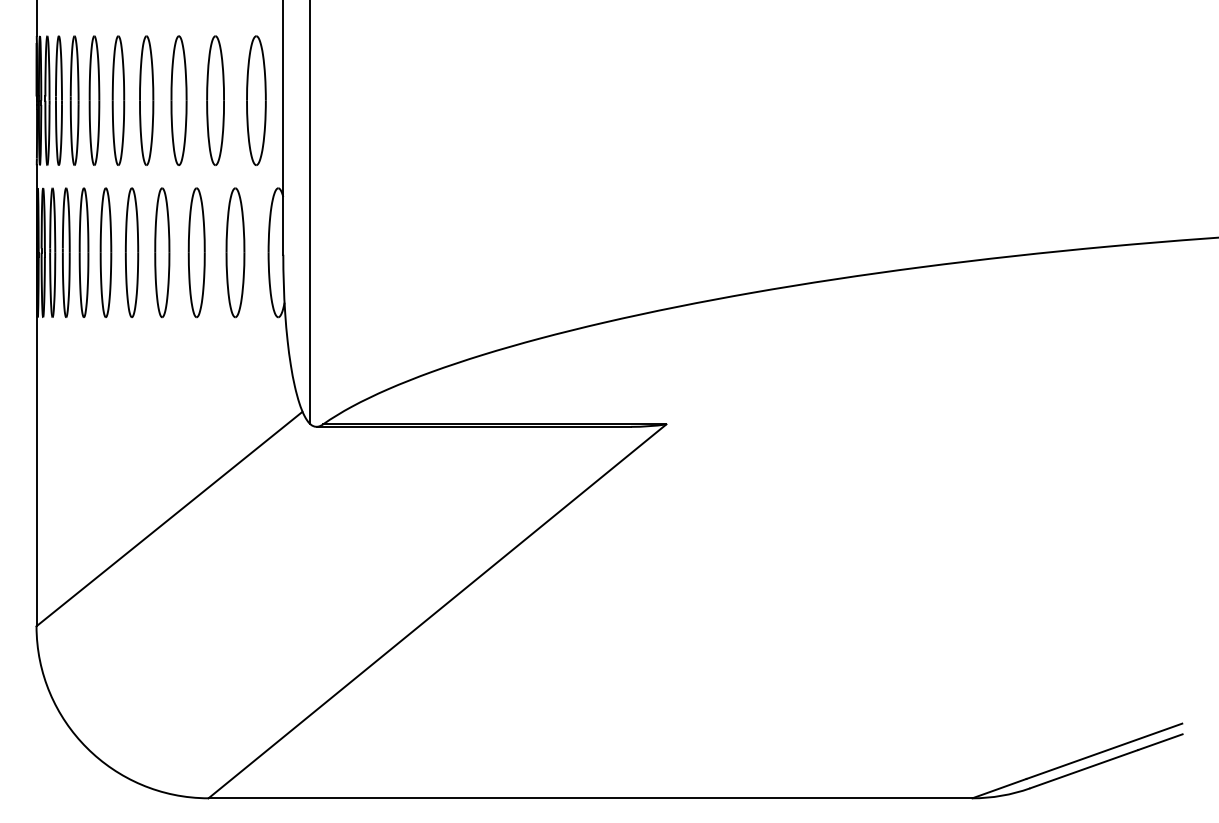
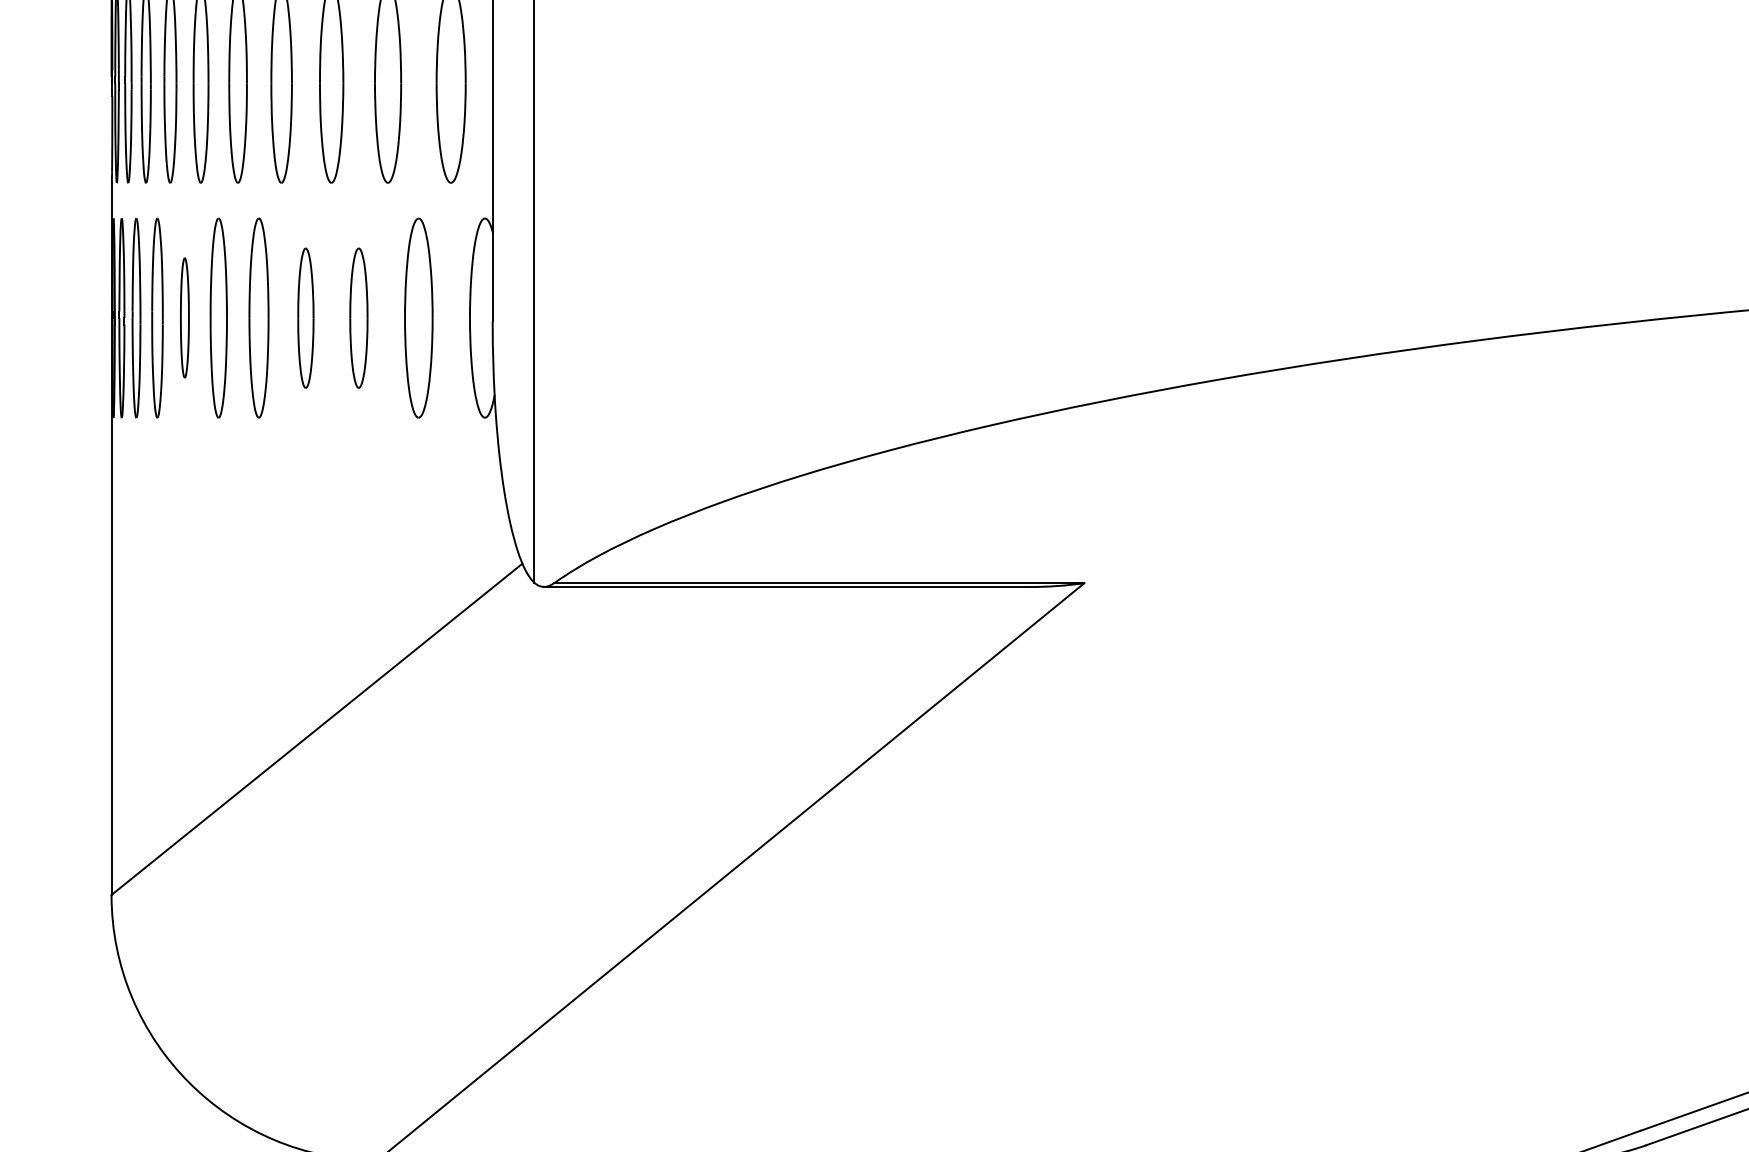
part: (83, 252) -> (184, 317), size x0.6
part: (162, 252) -> (306, 317), size x0.7
part: (196, 252) -> (358, 317), size x0.7

